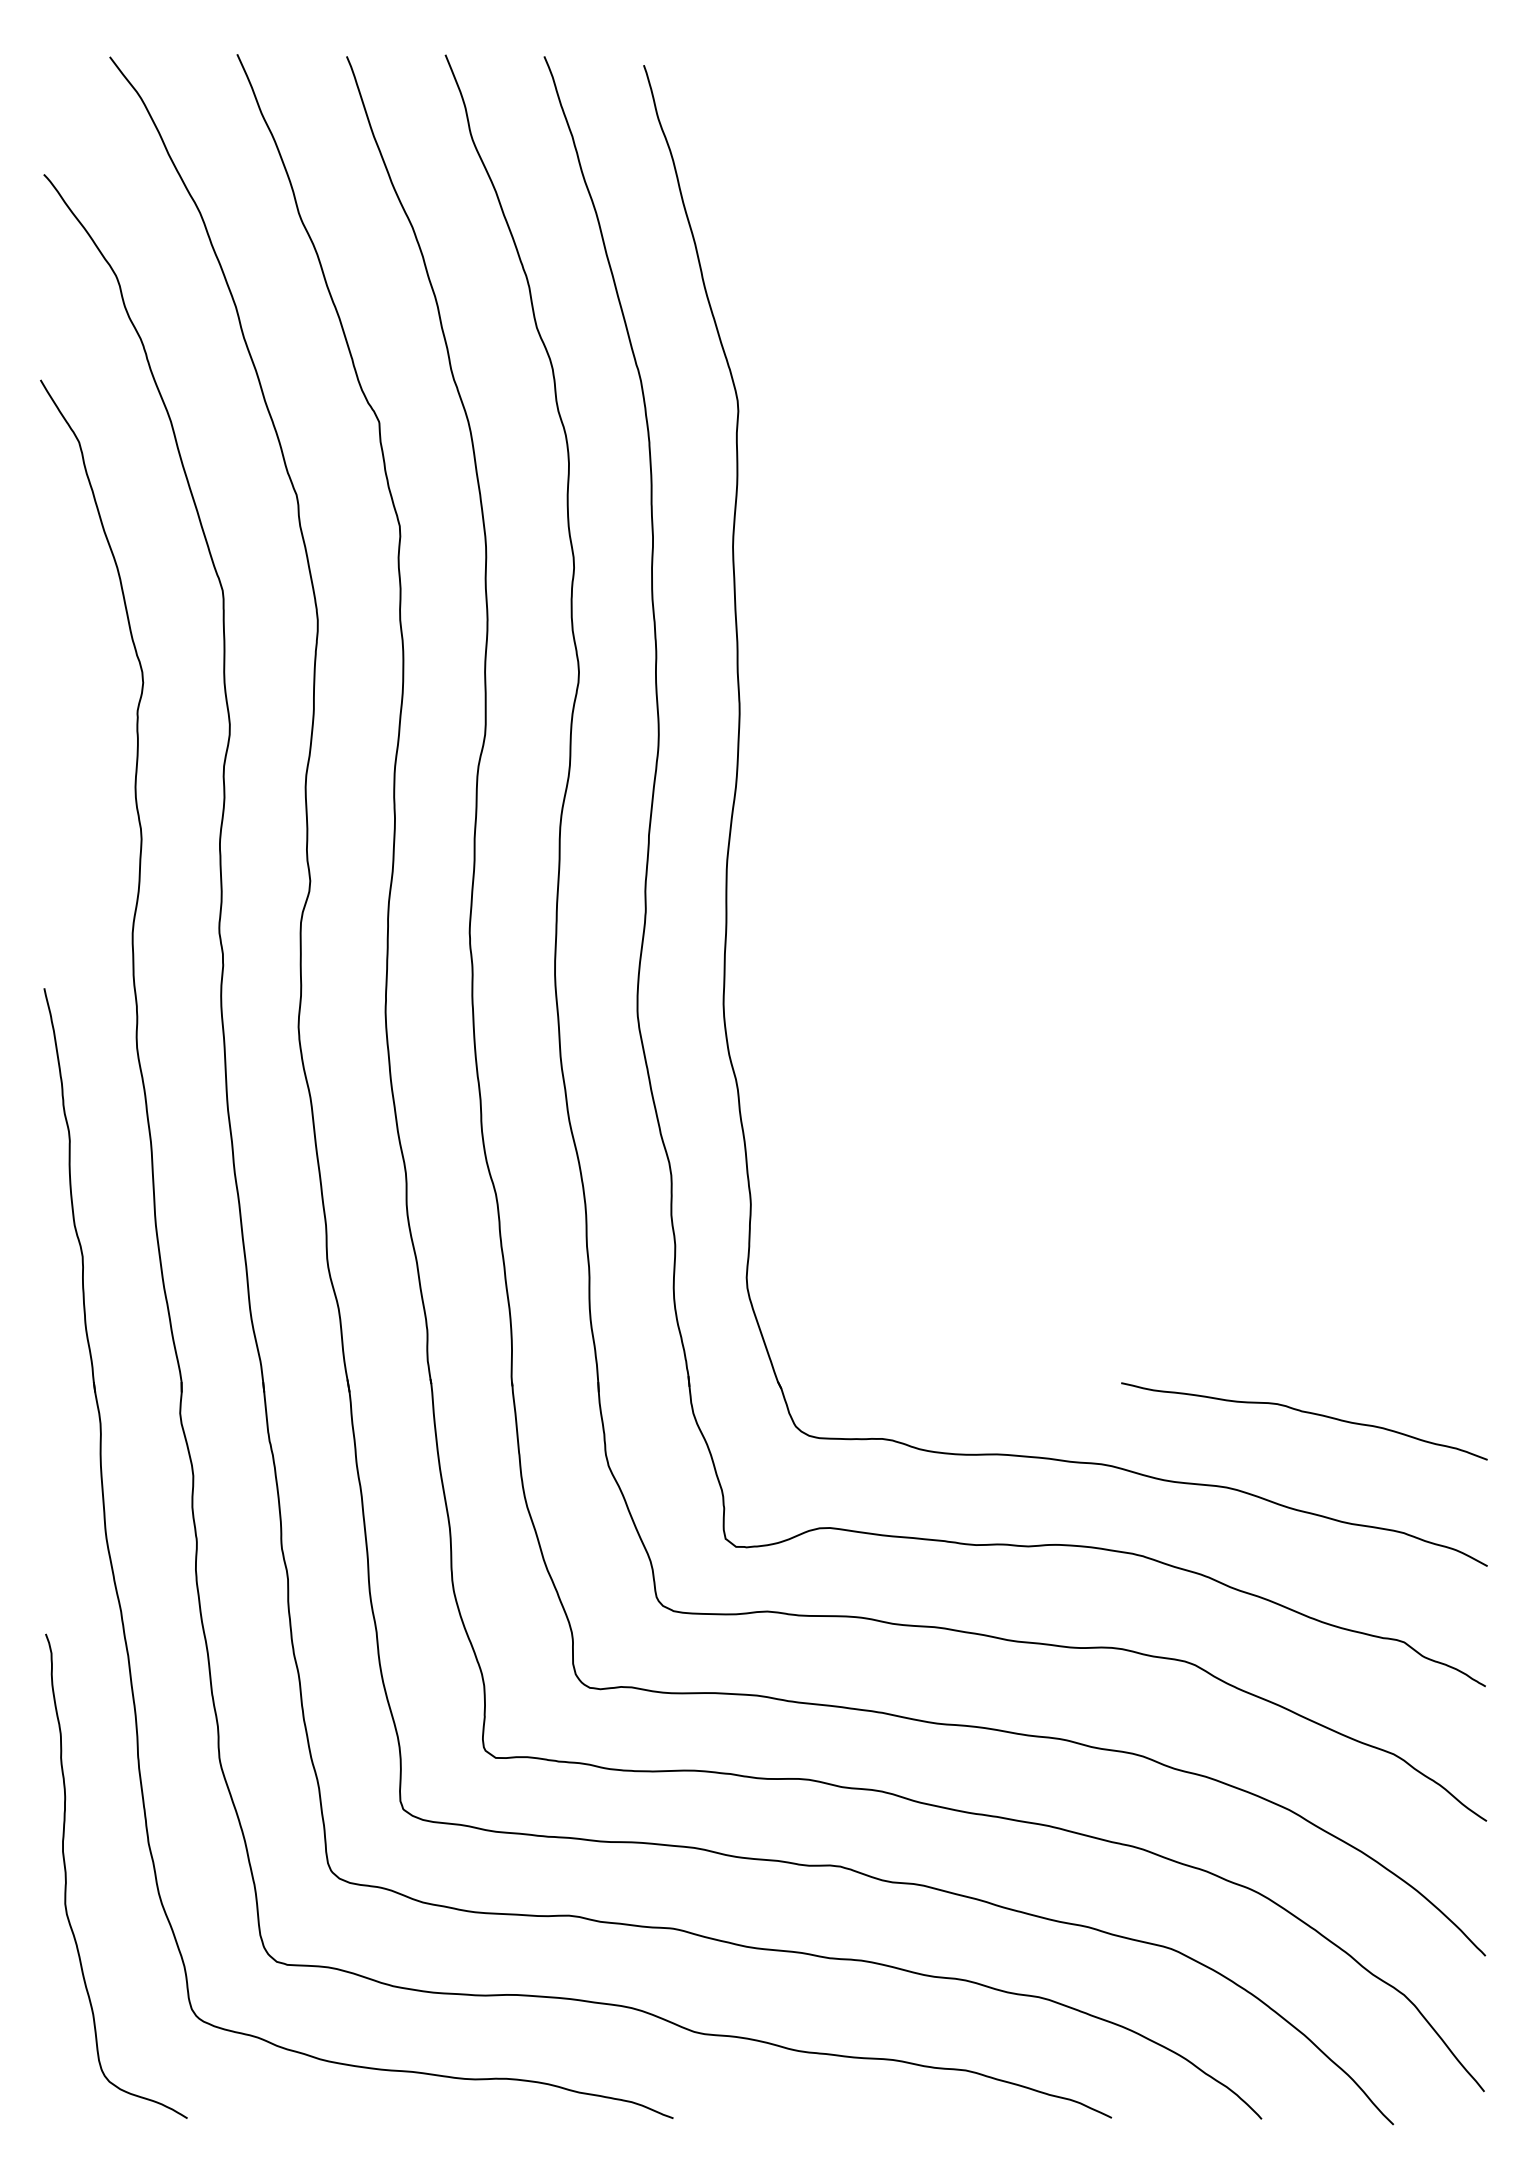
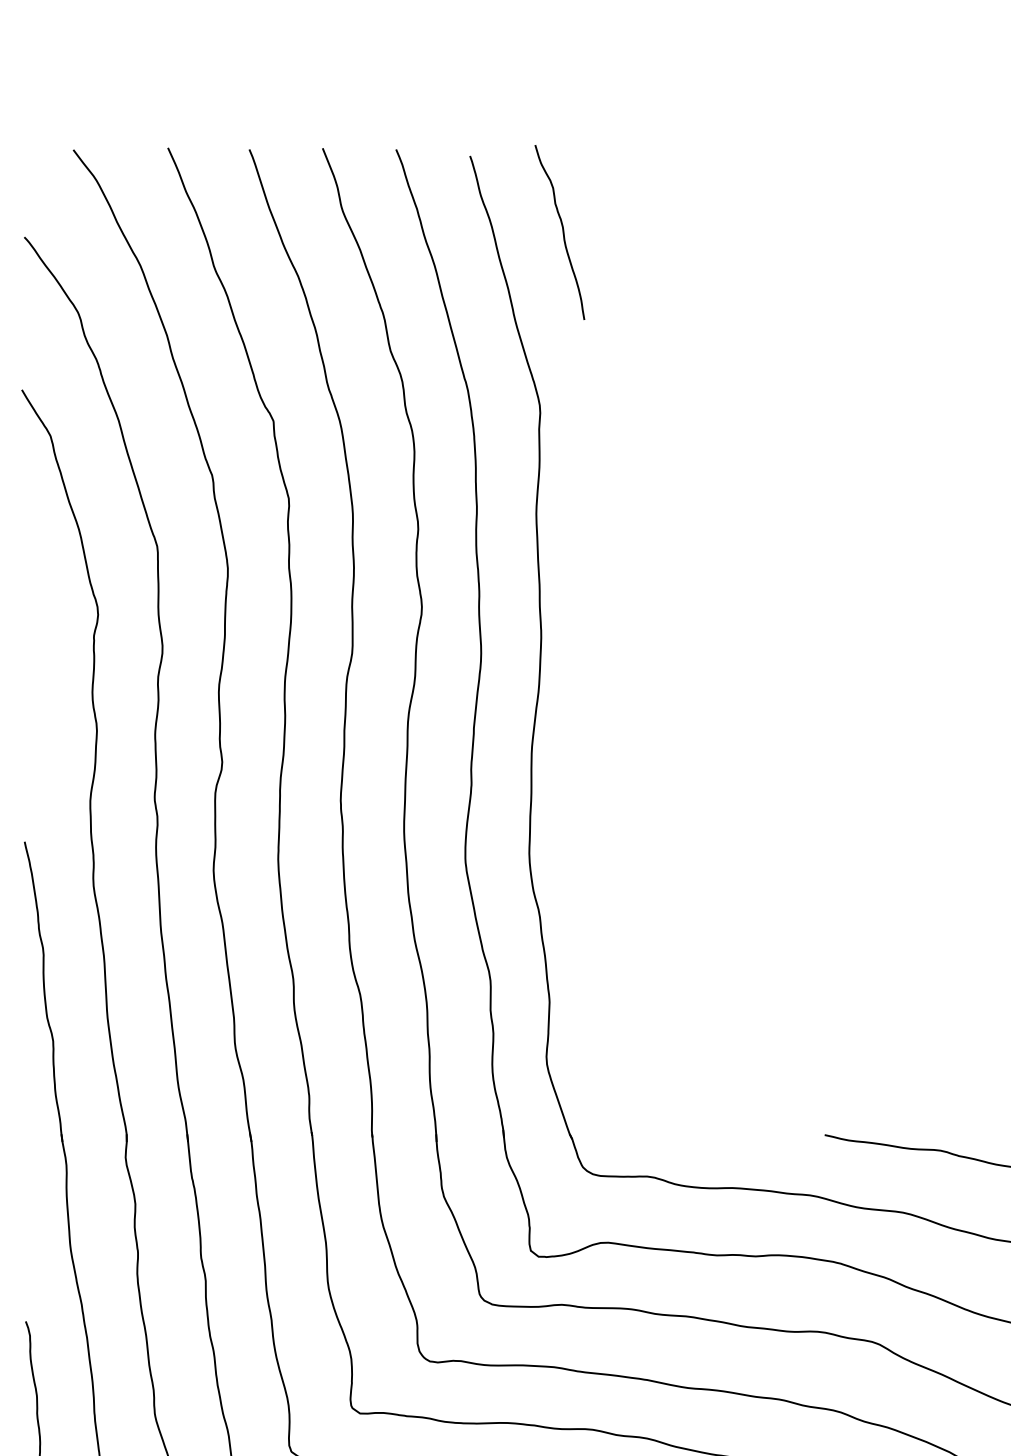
curve: (768, 167) -> (562, 232), added

